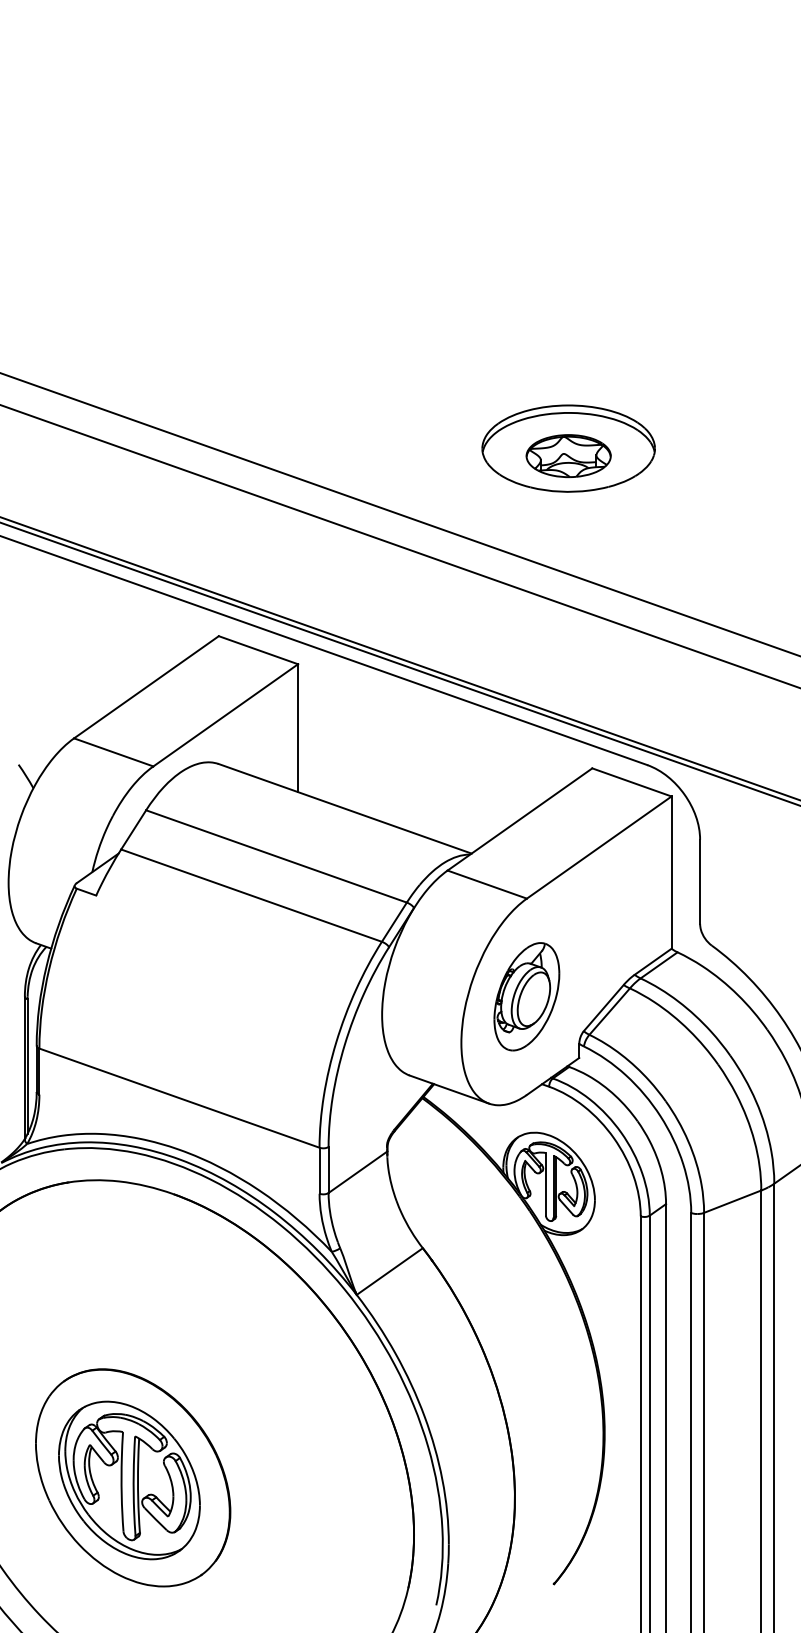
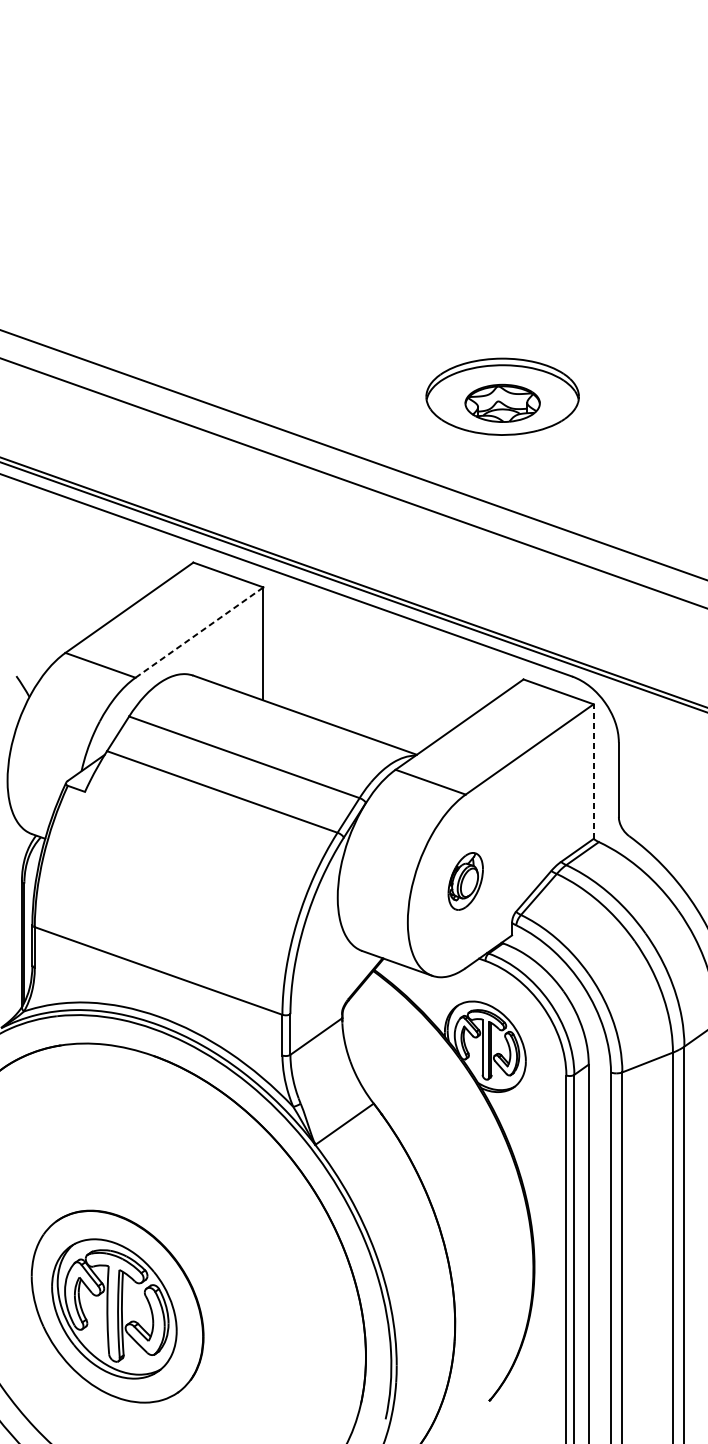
line: (225, 715) -> (199, 632), solid -> dashed
line: (671, 872) -> (593, 771), solid -> dashed
part: (526, 996) -> (465, 881), size x0.6

